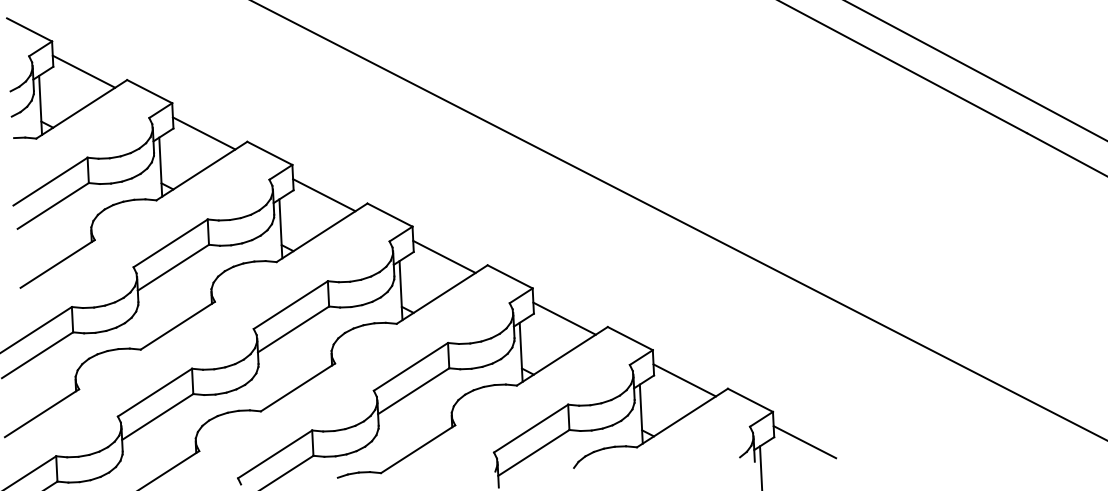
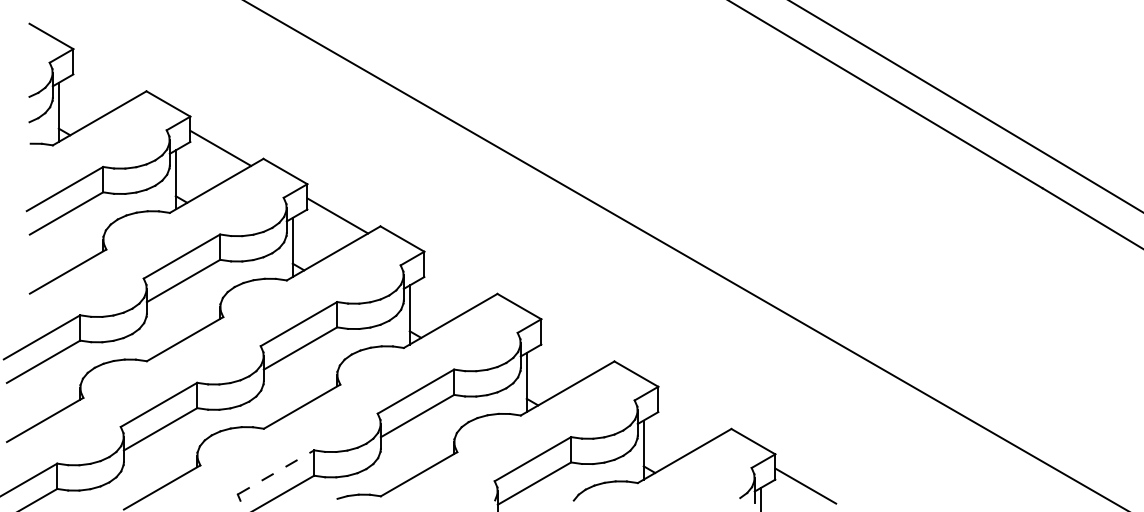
line: (83, 71) -> (103, 80), removed
line: (444, 256) -> (454, 283), removed
line: (564, 318) -> (571, 350), removed
line: (684, 380) -> (688, 418), removed
line: (275, 454) -> (276, 472), solid -> dashed

